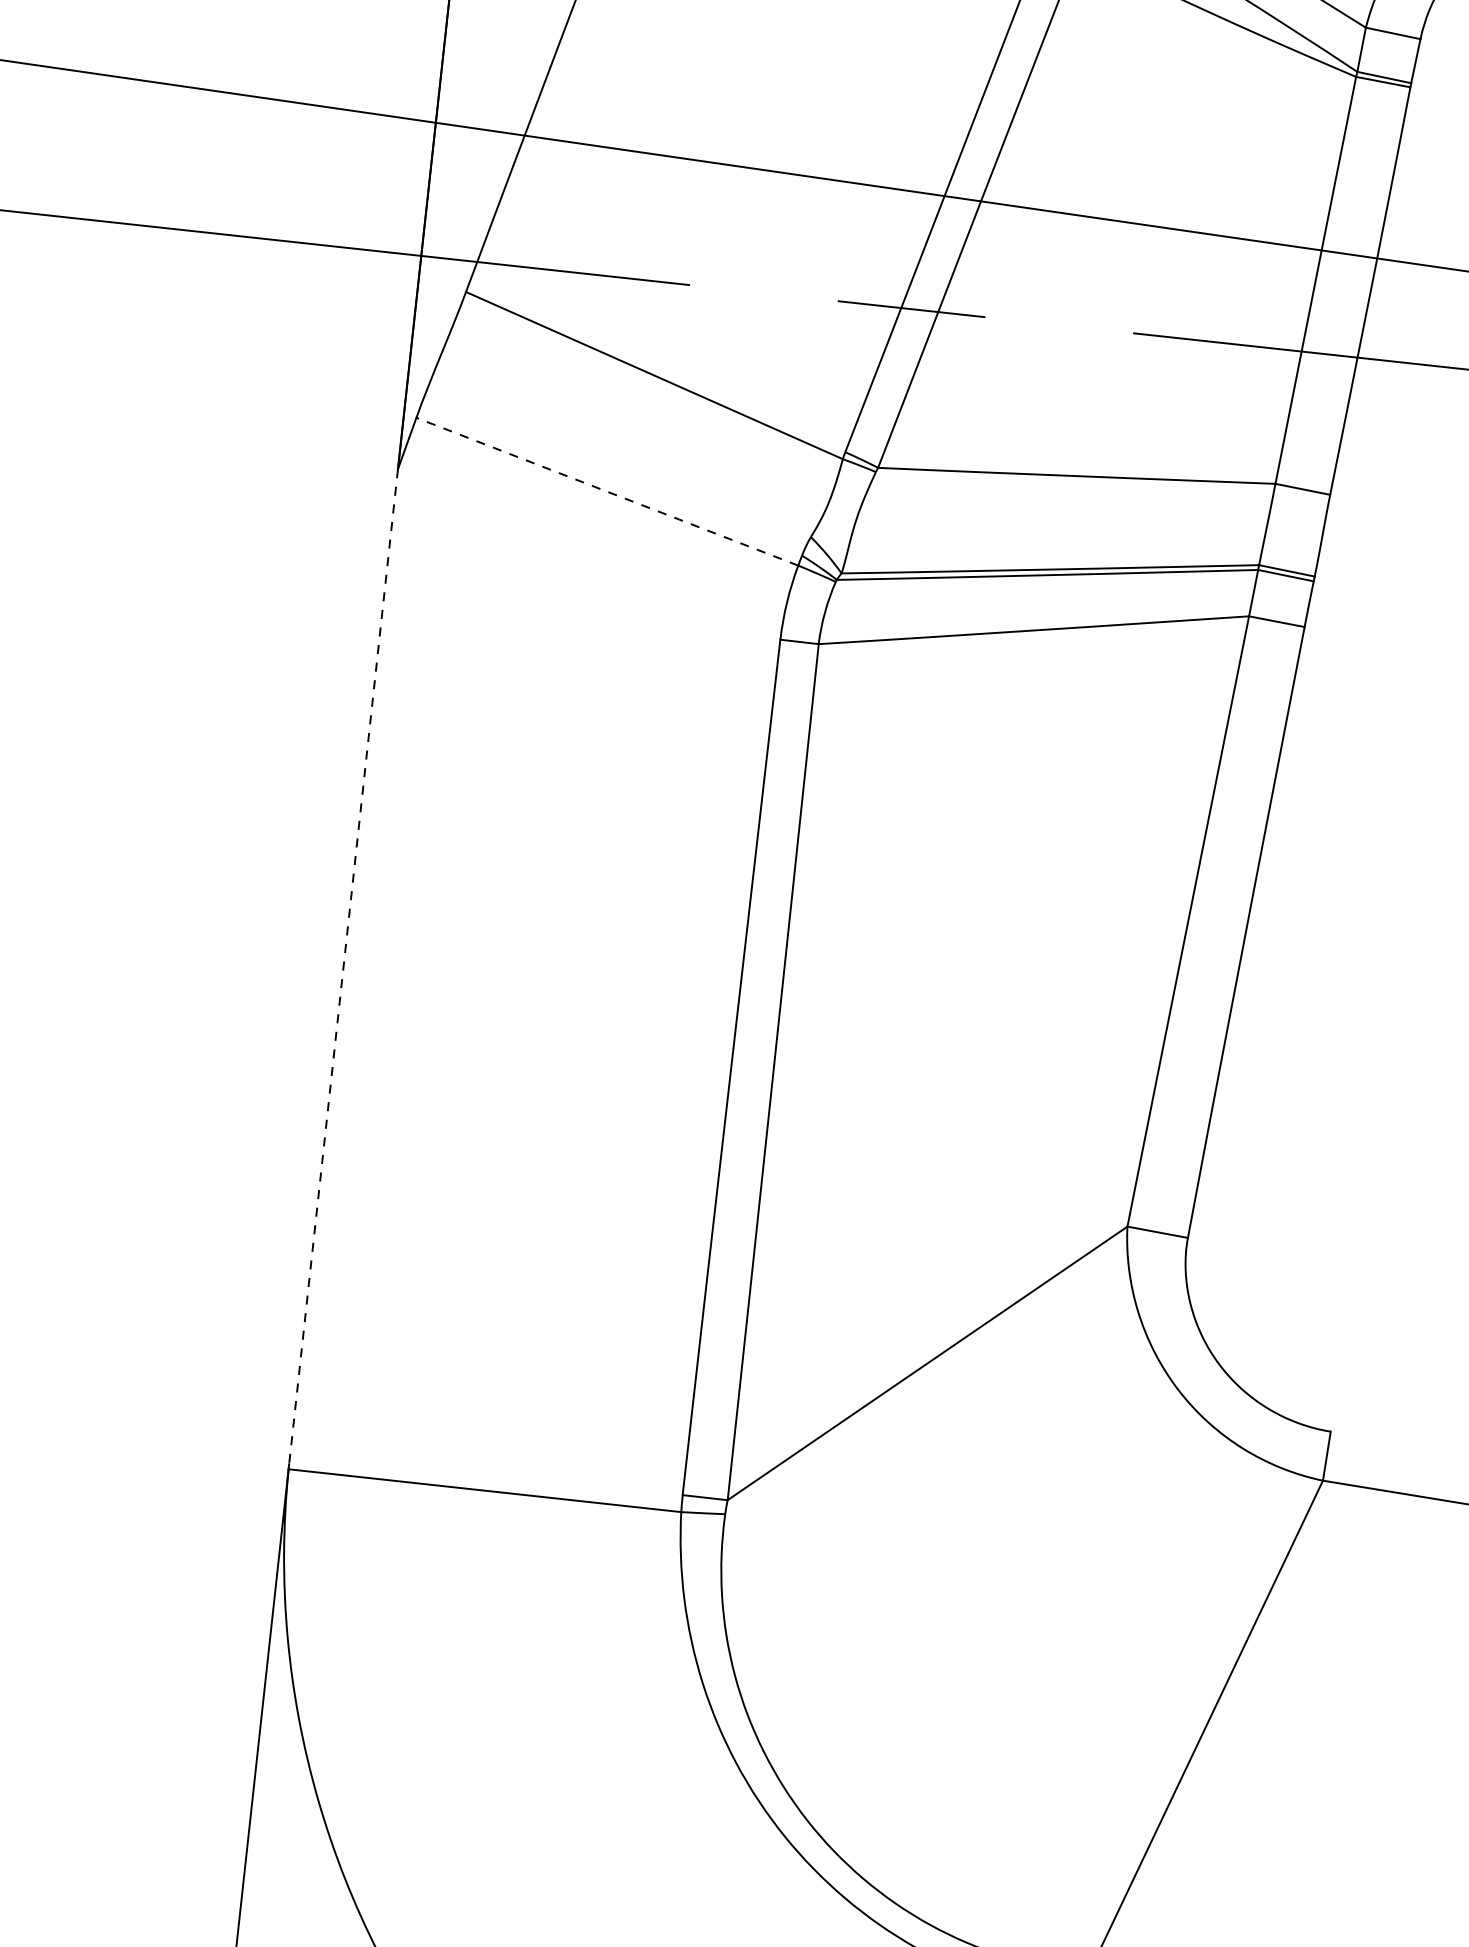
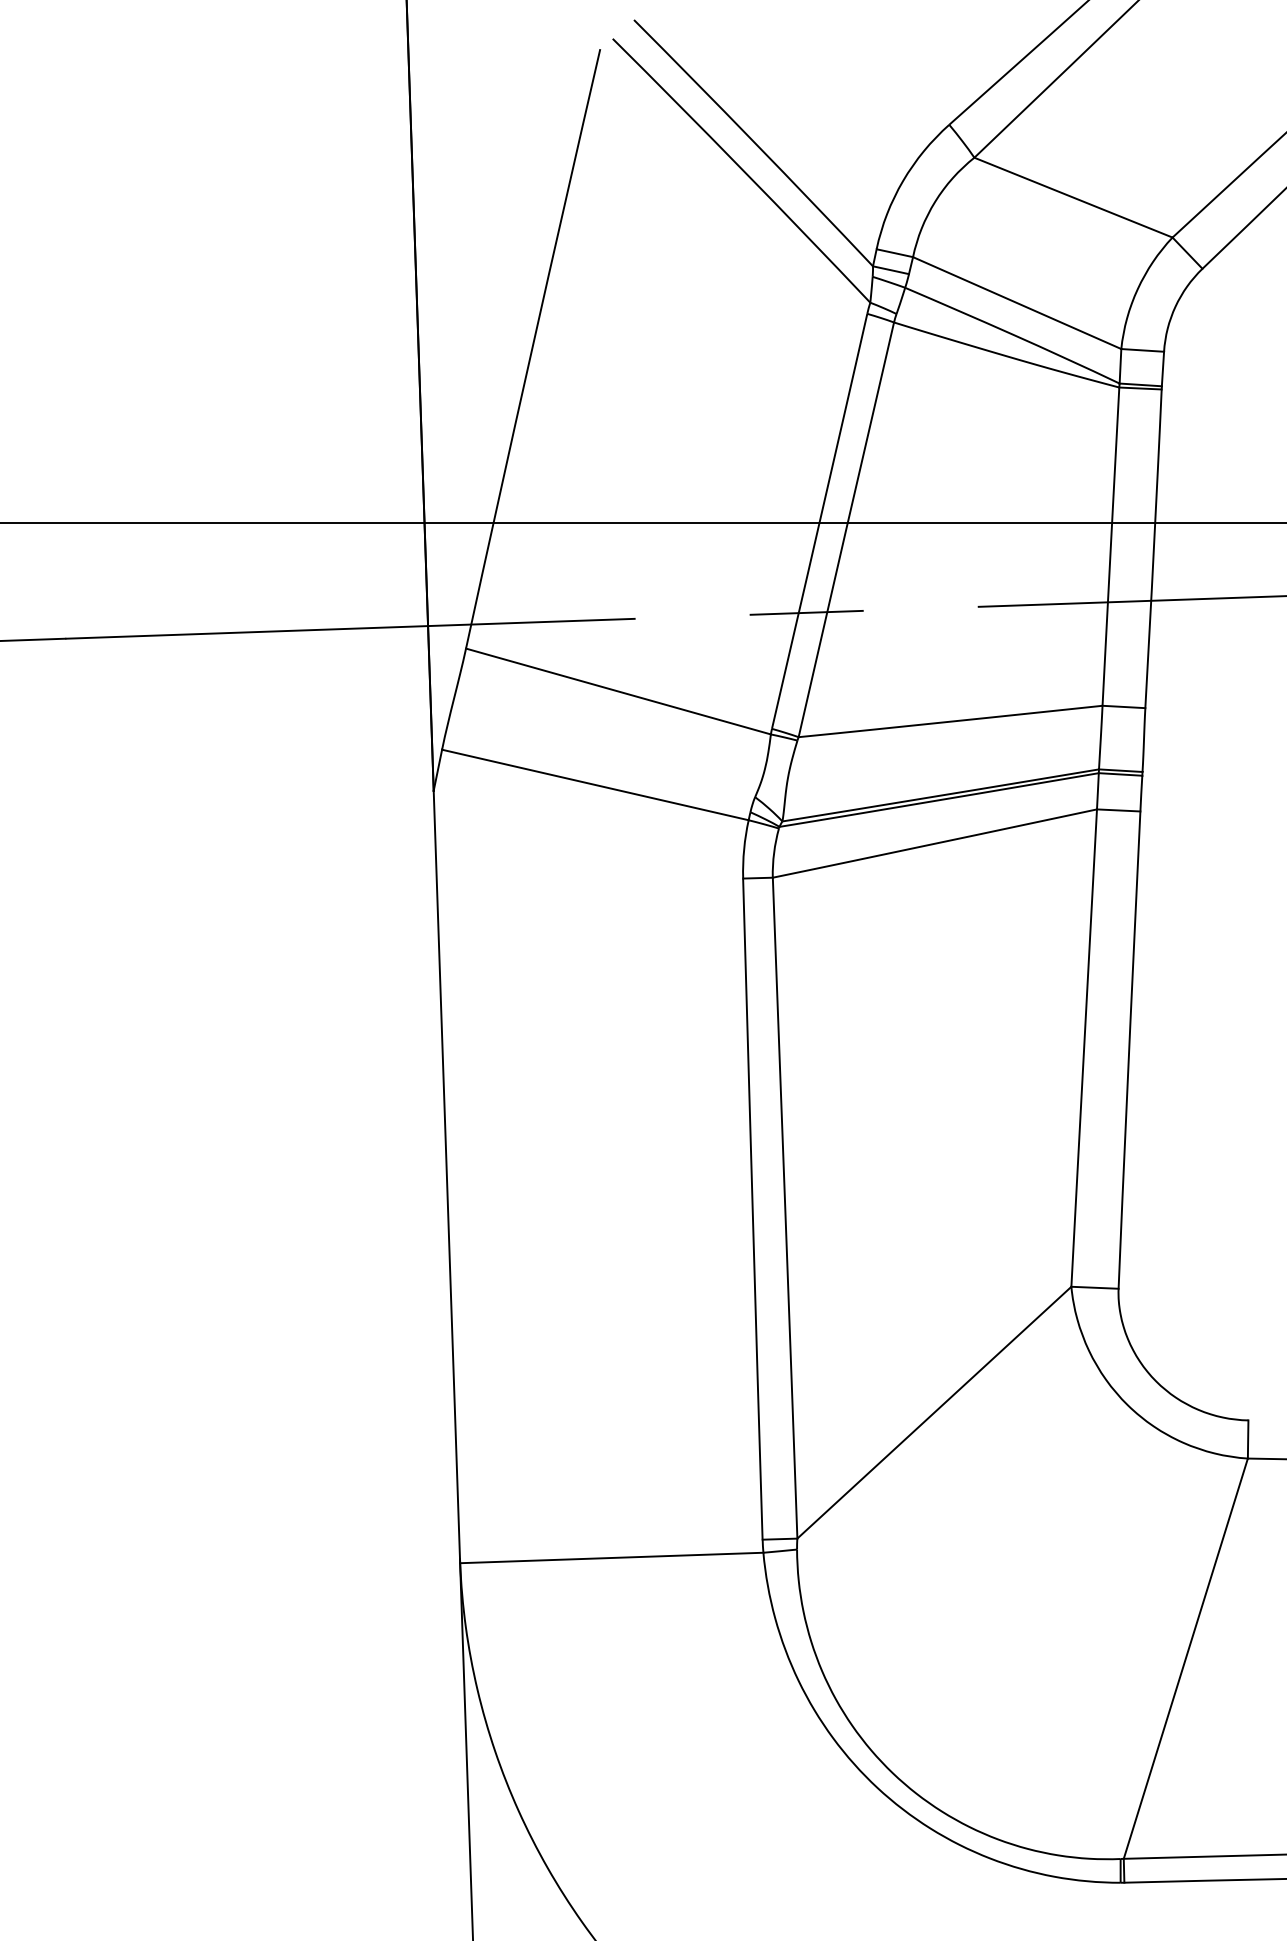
line: (606, 490) -> (594, 784), dashed -> solid
line: (343, 967) -> (446, 1175), dashed -> solid

